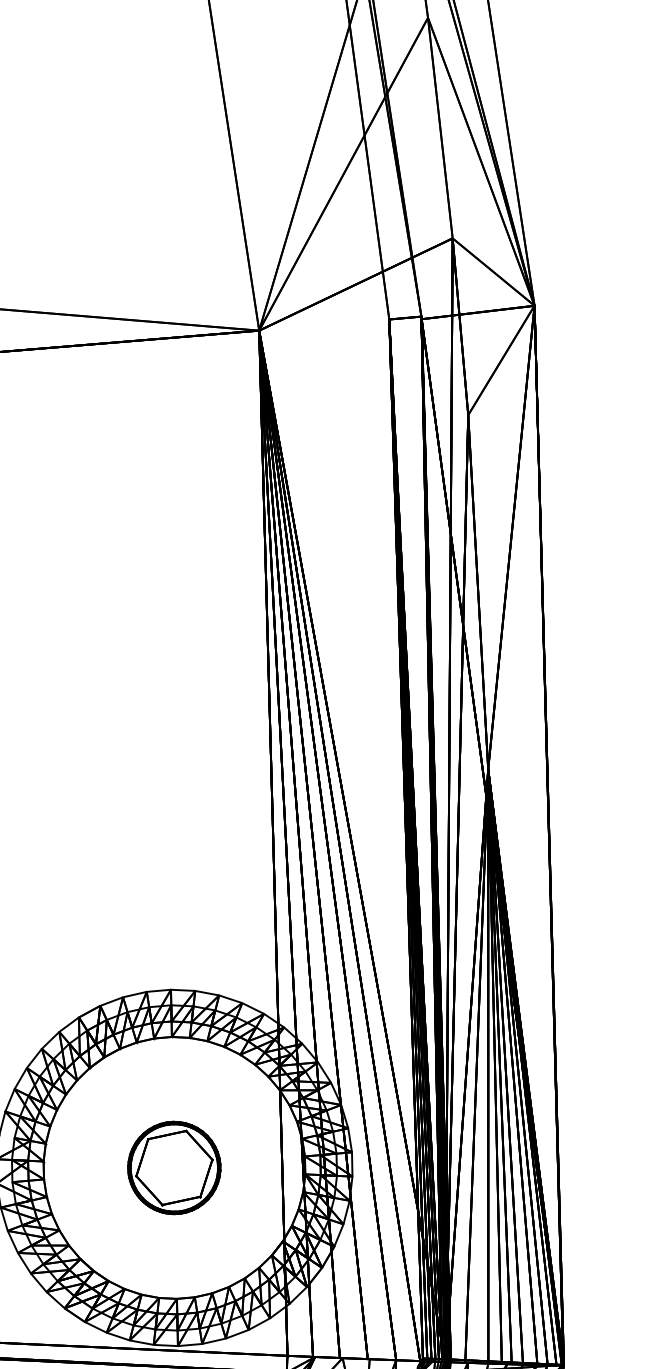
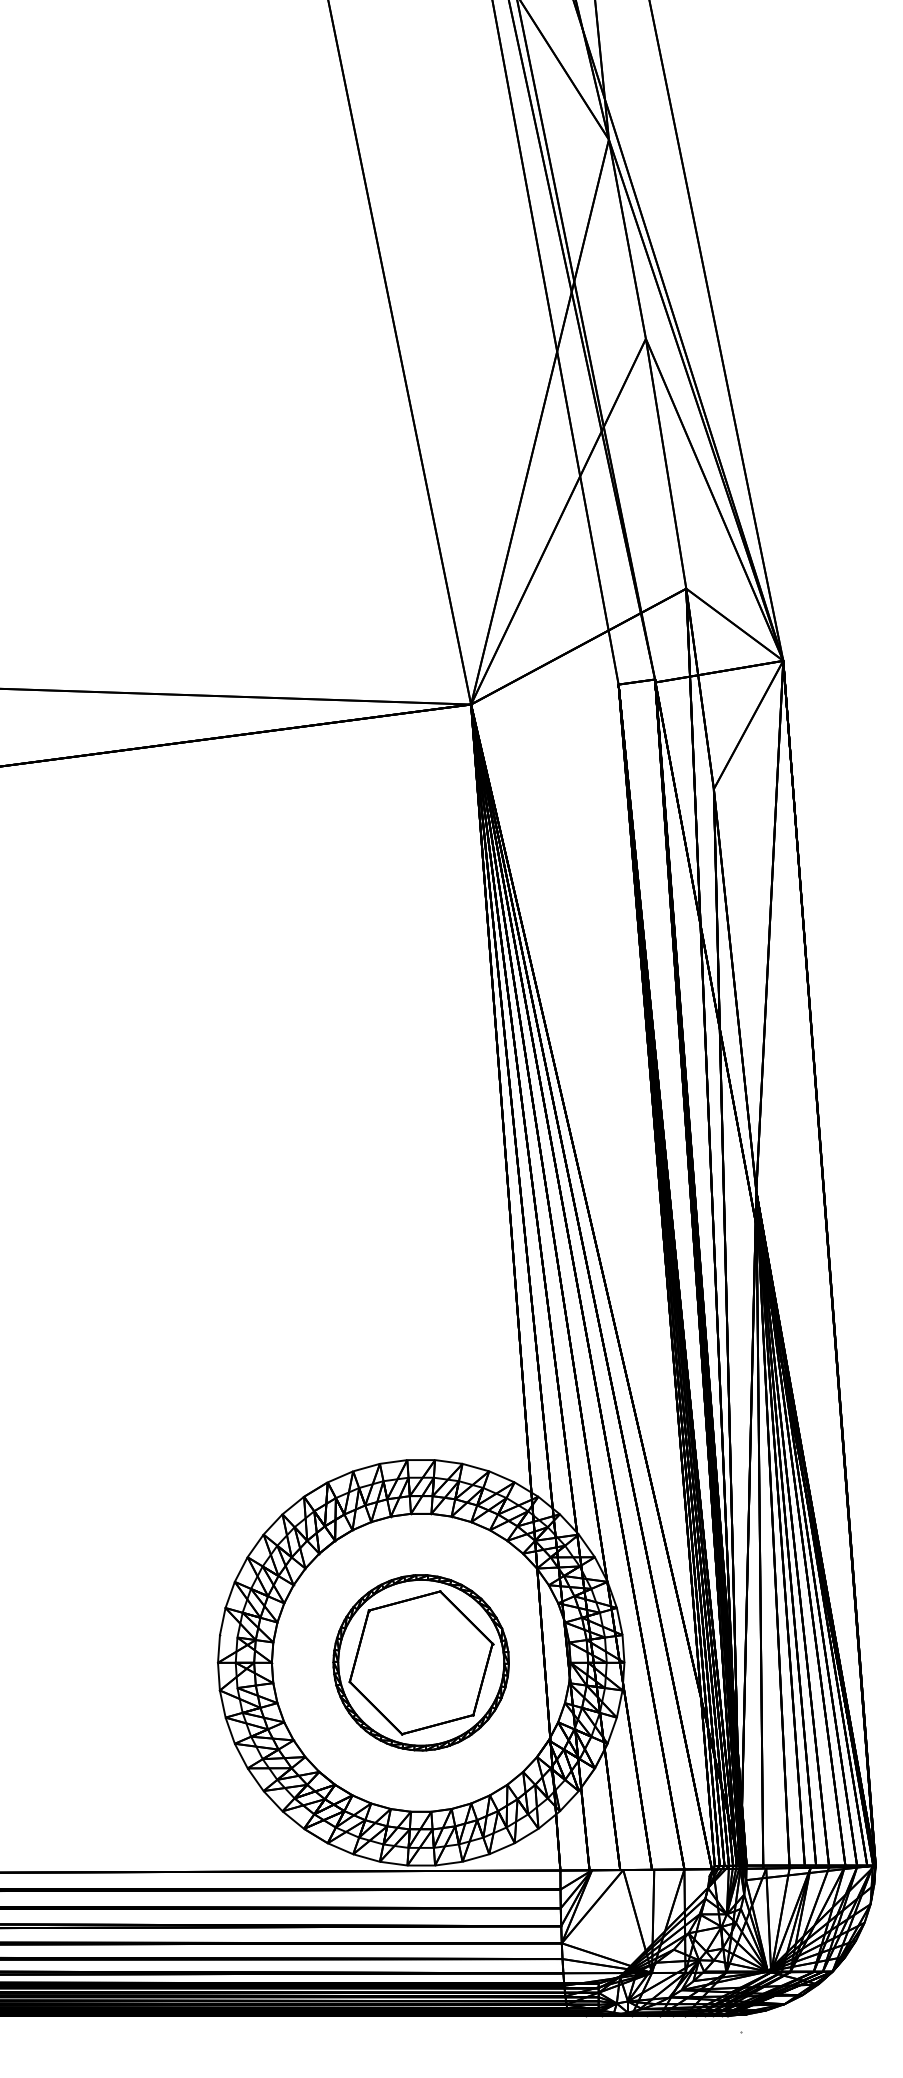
part: (173, 1167) -> (420, 1662), size x1.67

